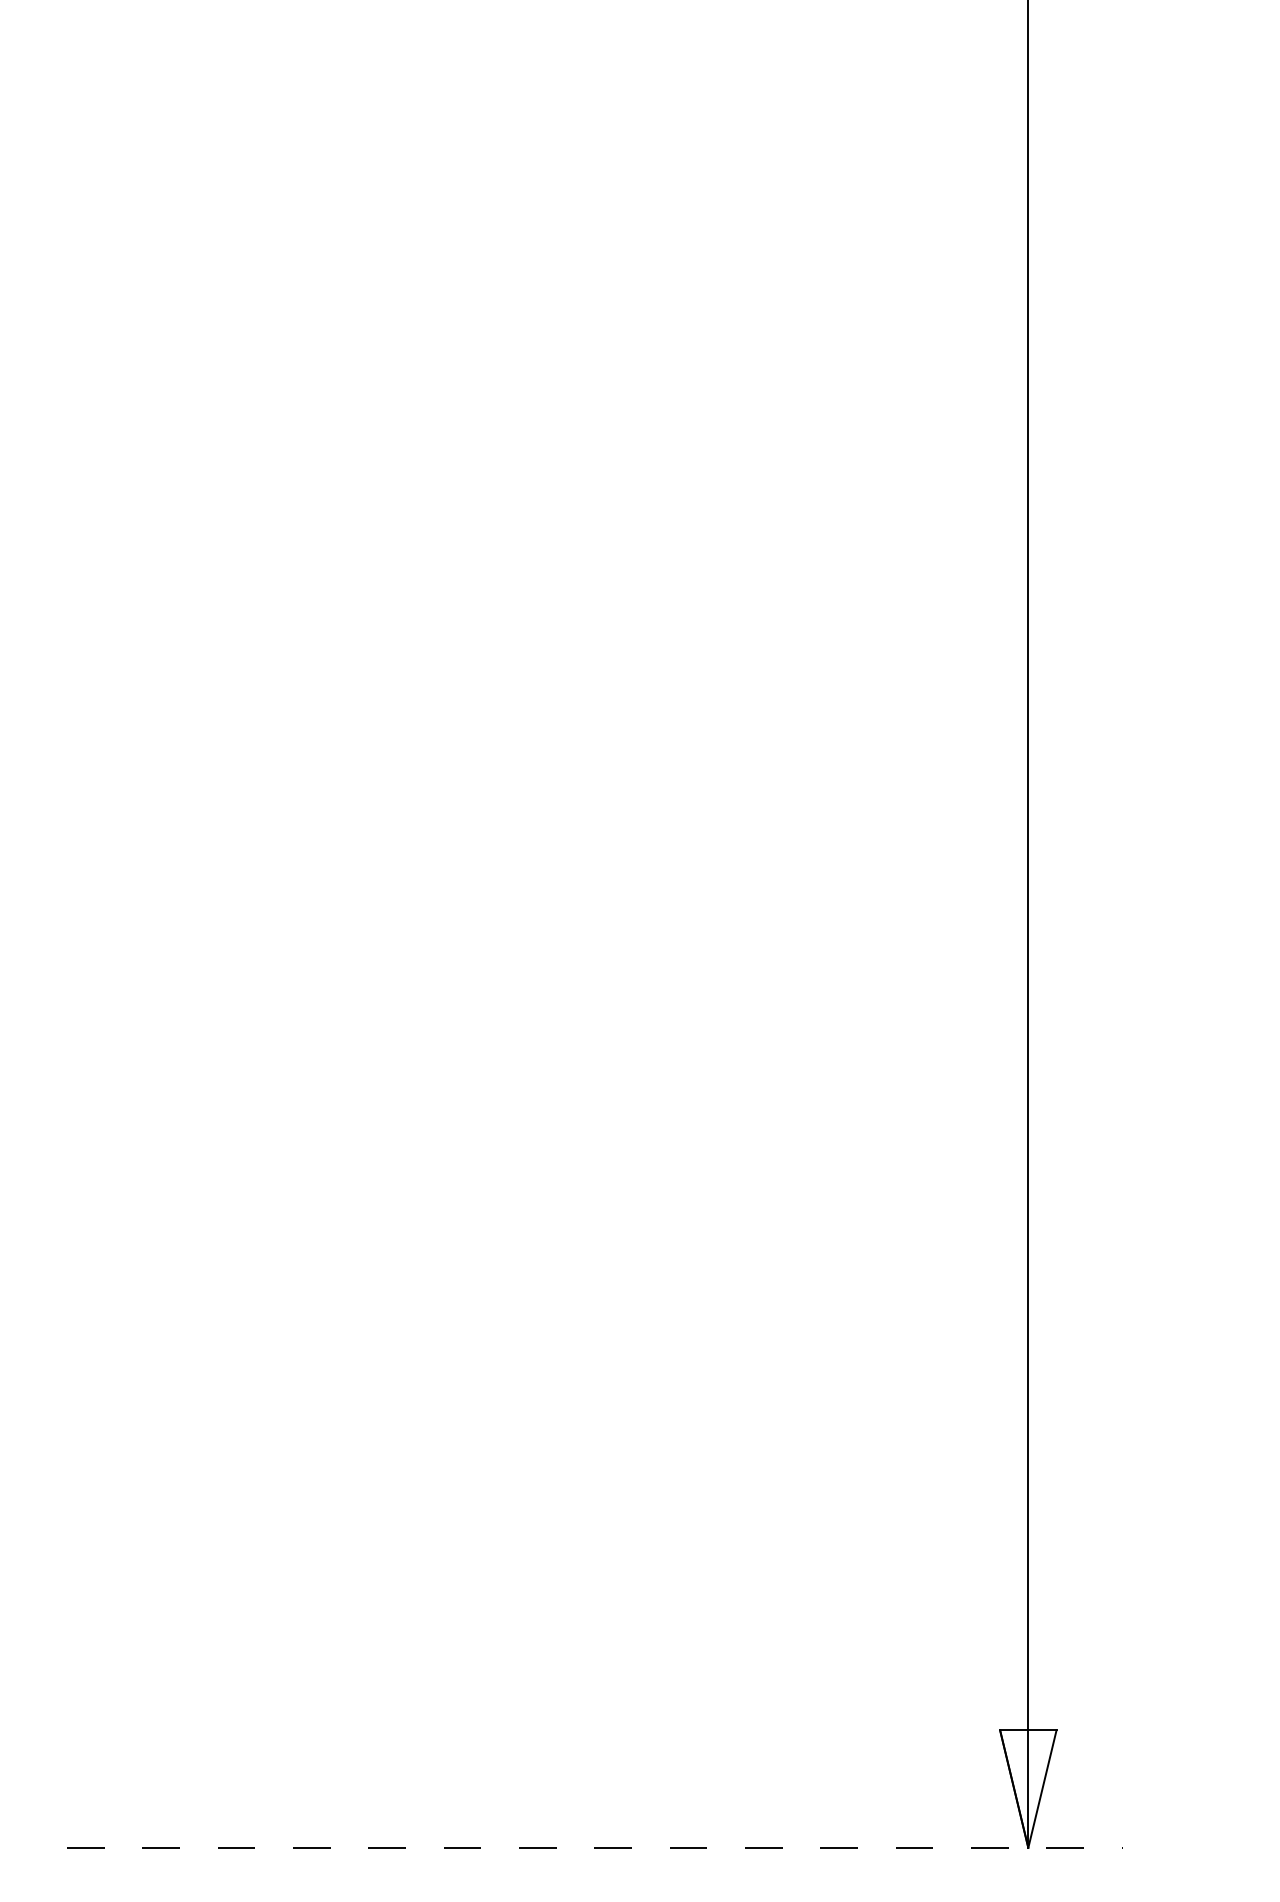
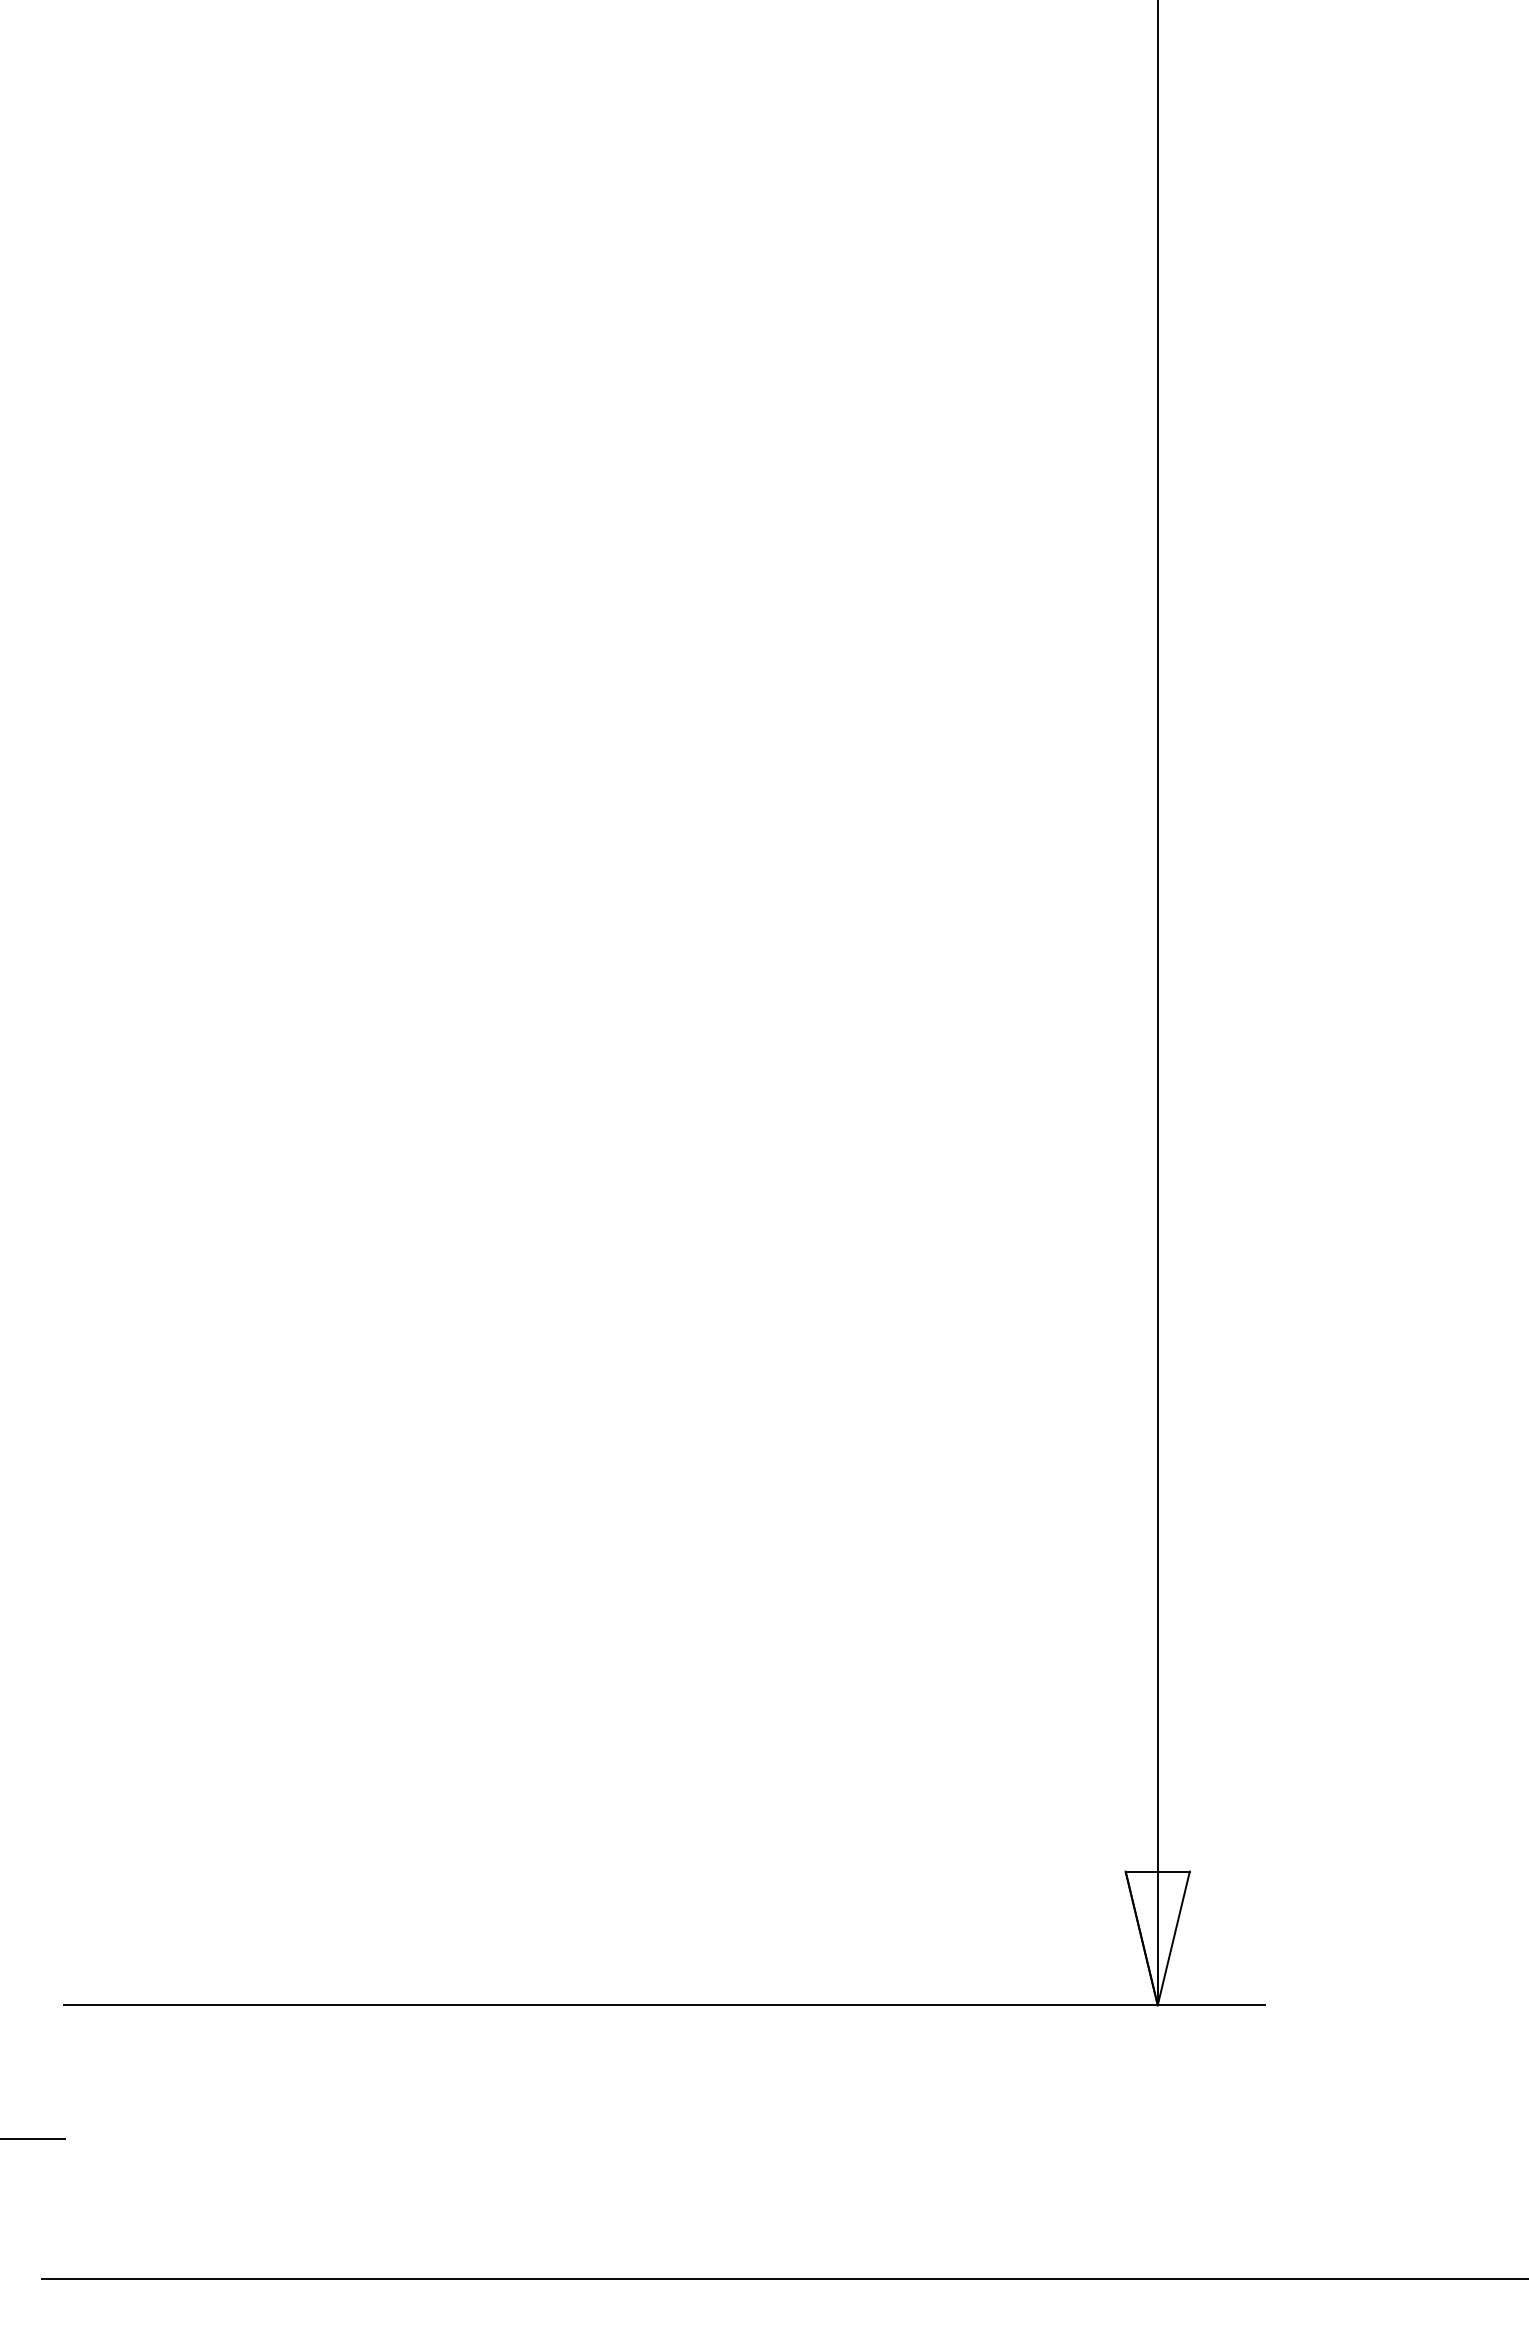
line: (594, 1848) -> (664, 2005), dashed -> solid

